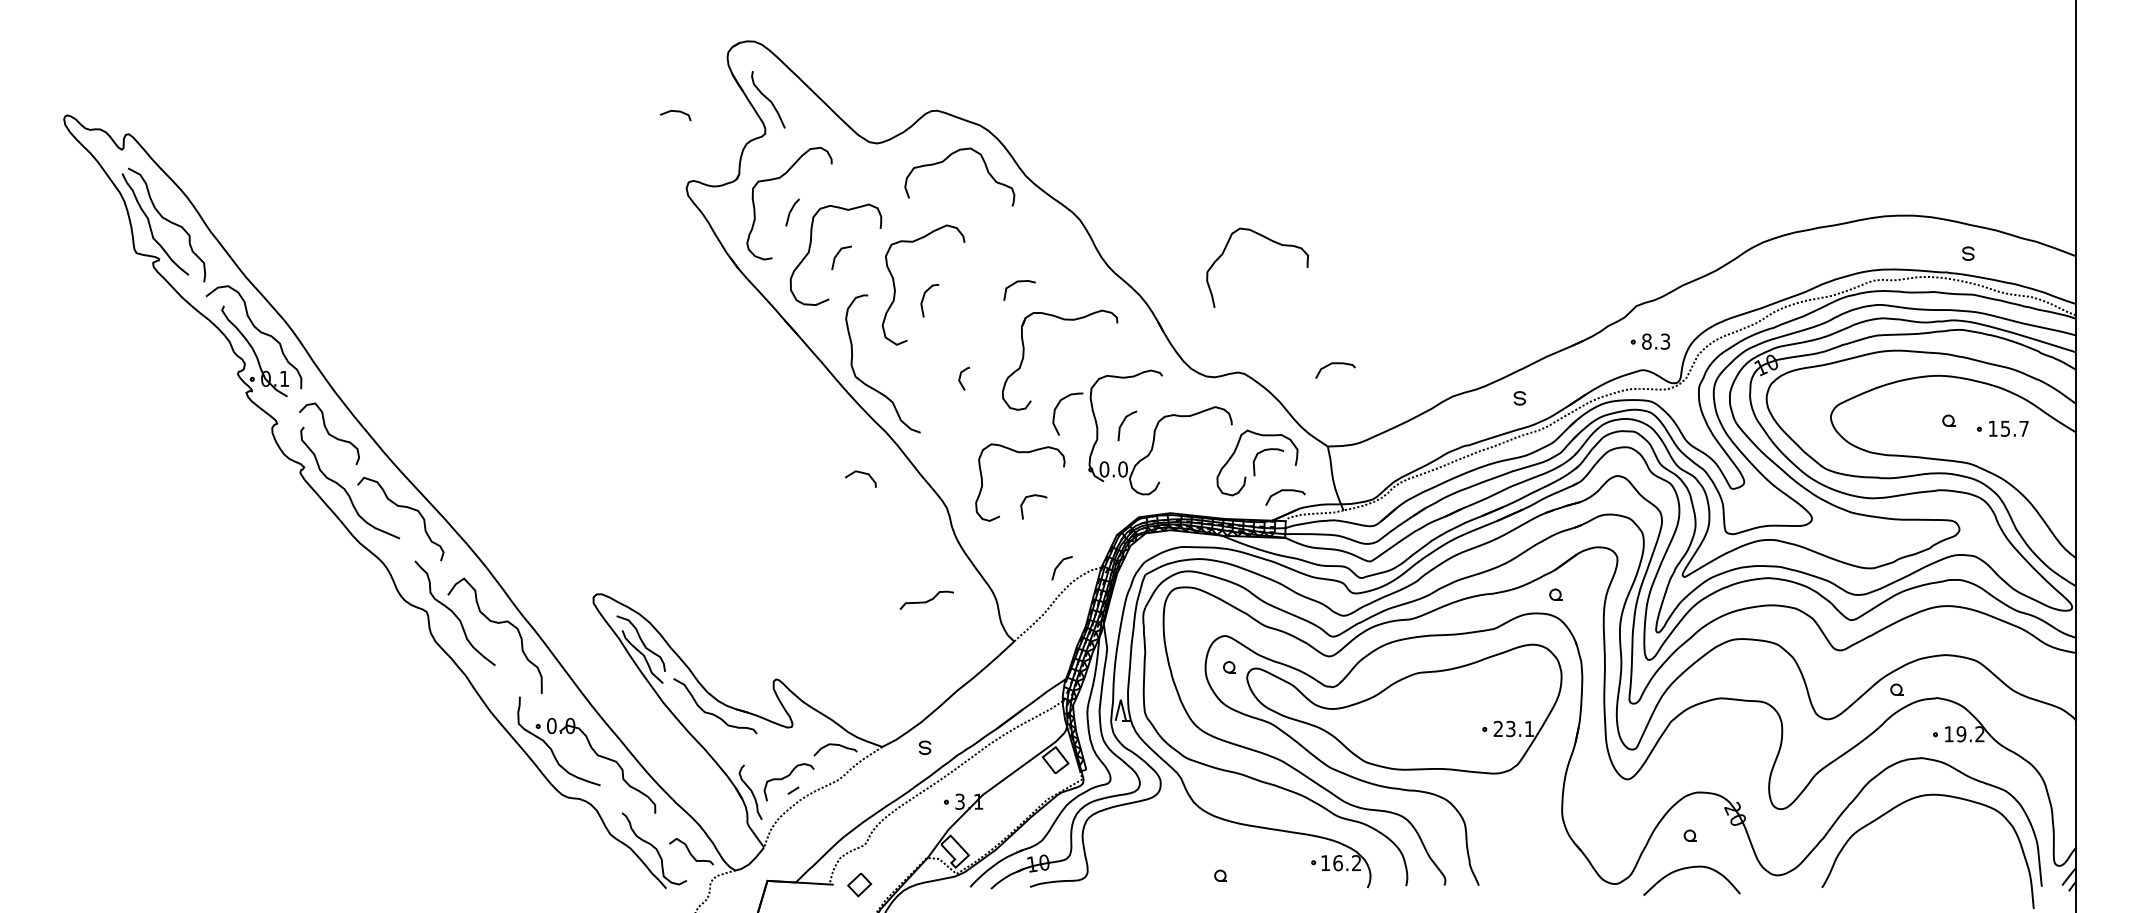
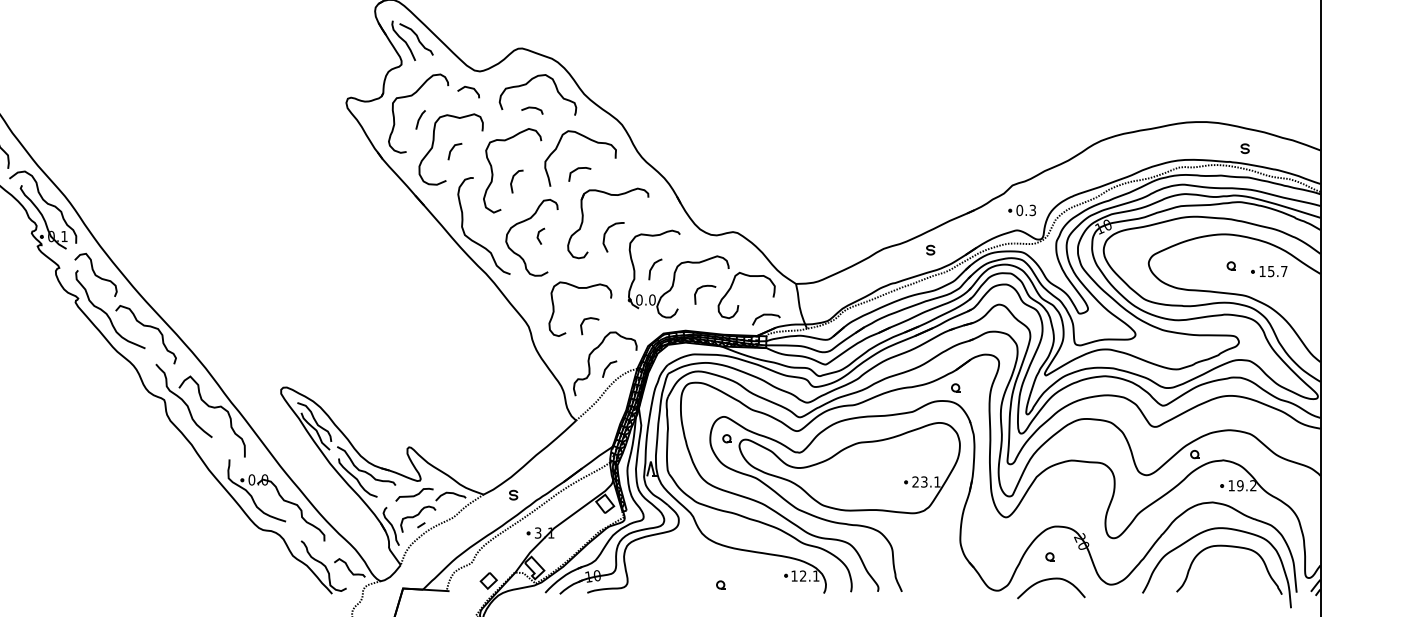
curve: (787, 96) -> (417, 38), added
line: (675, 112) -> (532, 108), moved
curve: (1271, 241) -> (590, 140), moved
text: (1646, 341) -> (1019, 210), 8.3 -> 0.3
curve: (939, 358) -> (523, 222), added
curve: (1335, 364) -> (801, 226), removed
curve: (1057, 407) -> (606, 232), moved
curve: (1262, 452) -> (701, 288), moved
line: (860, 473) -> (468, 88), moved
curve: (1034, 566) -> (590, 368), added
curve: (926, 600) -> (414, 495), moved
curve: (701, 723) -> (356, 478), added
curve: (1952, 822) -> (1234, 547), added
text: (1347, 863) -> (809, 576), 16.2 -> 12.1
part: (859, 885) -> (488, 581), moved

